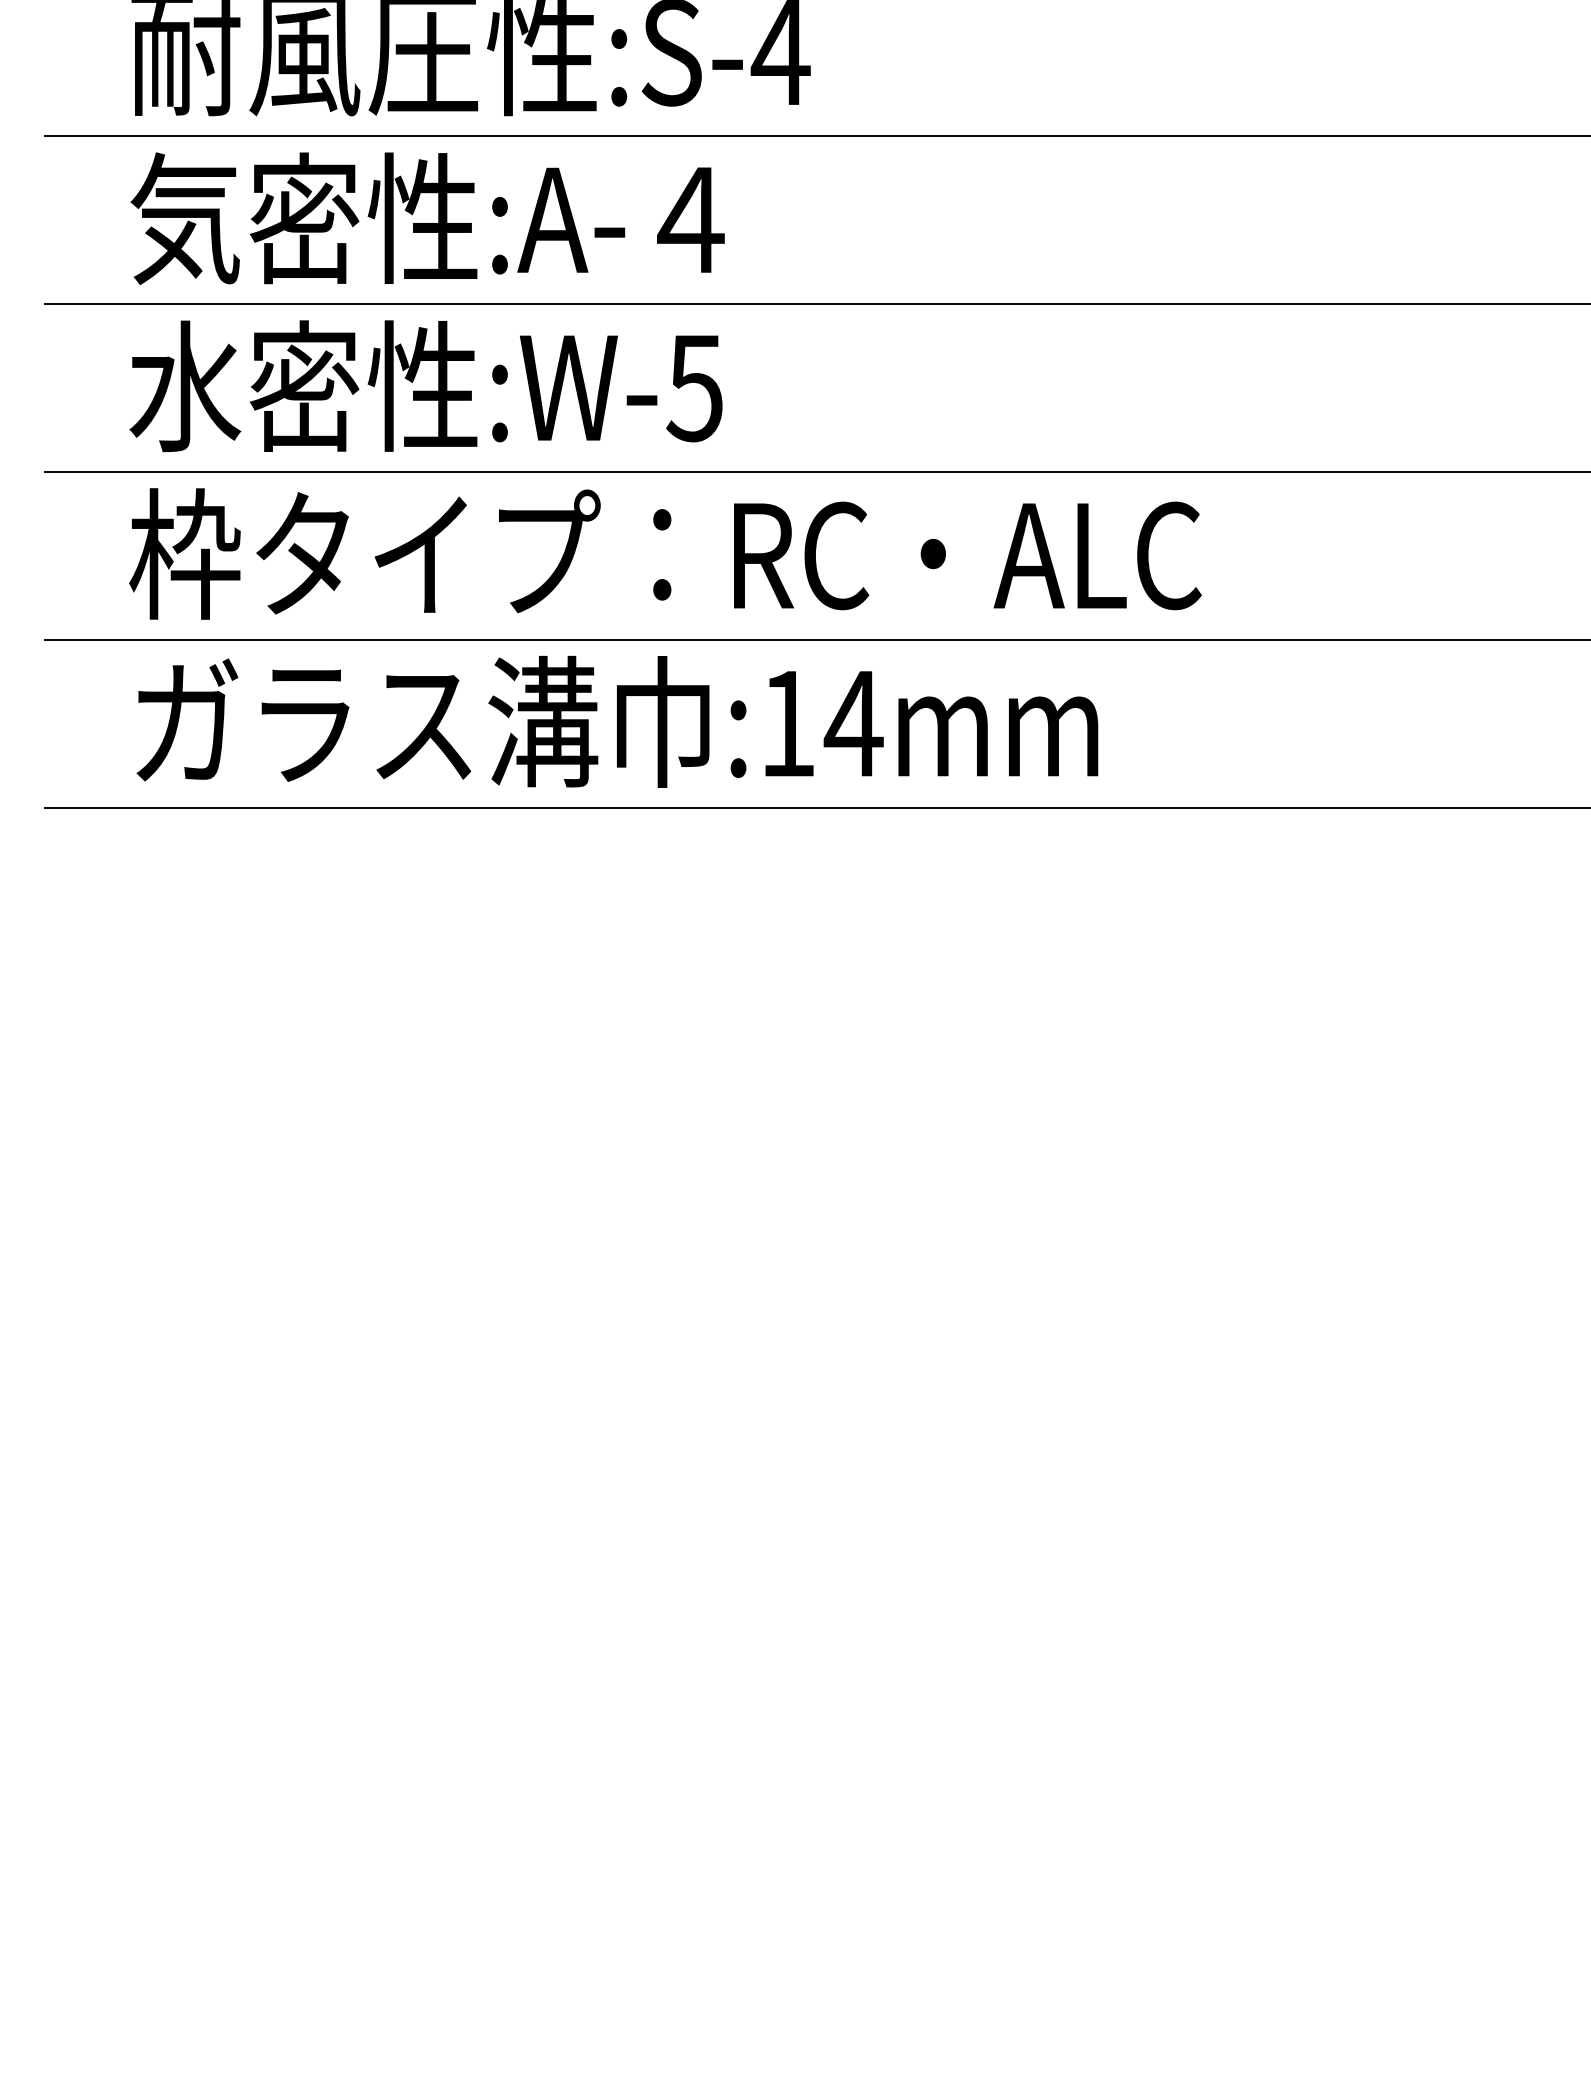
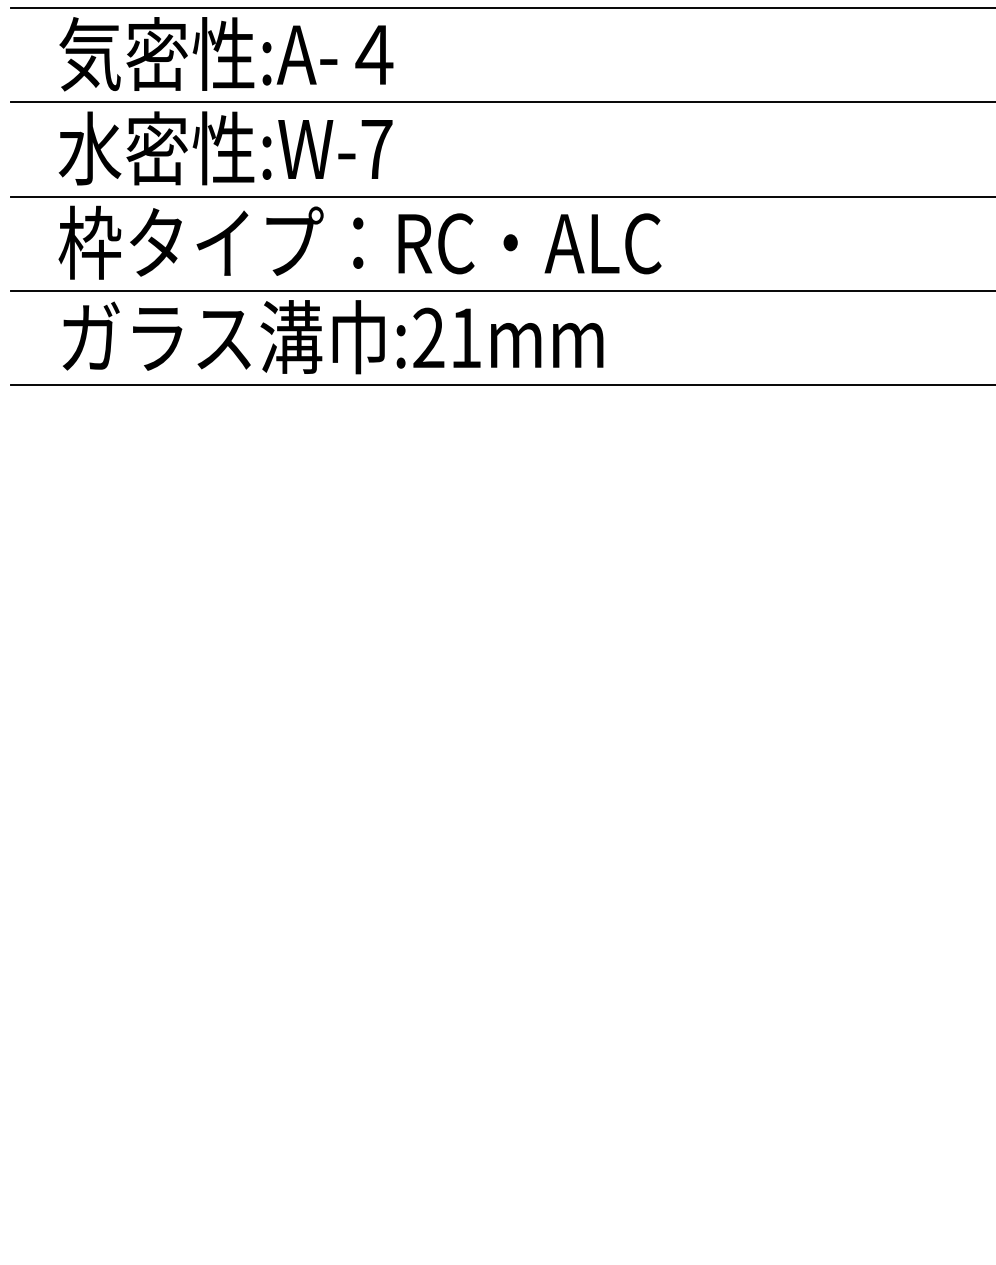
text: (694, 388) -> (376, 149), :W-5 -> :W-7
text: (820, 722) -> (447, 337), :14mm -> :21mm

